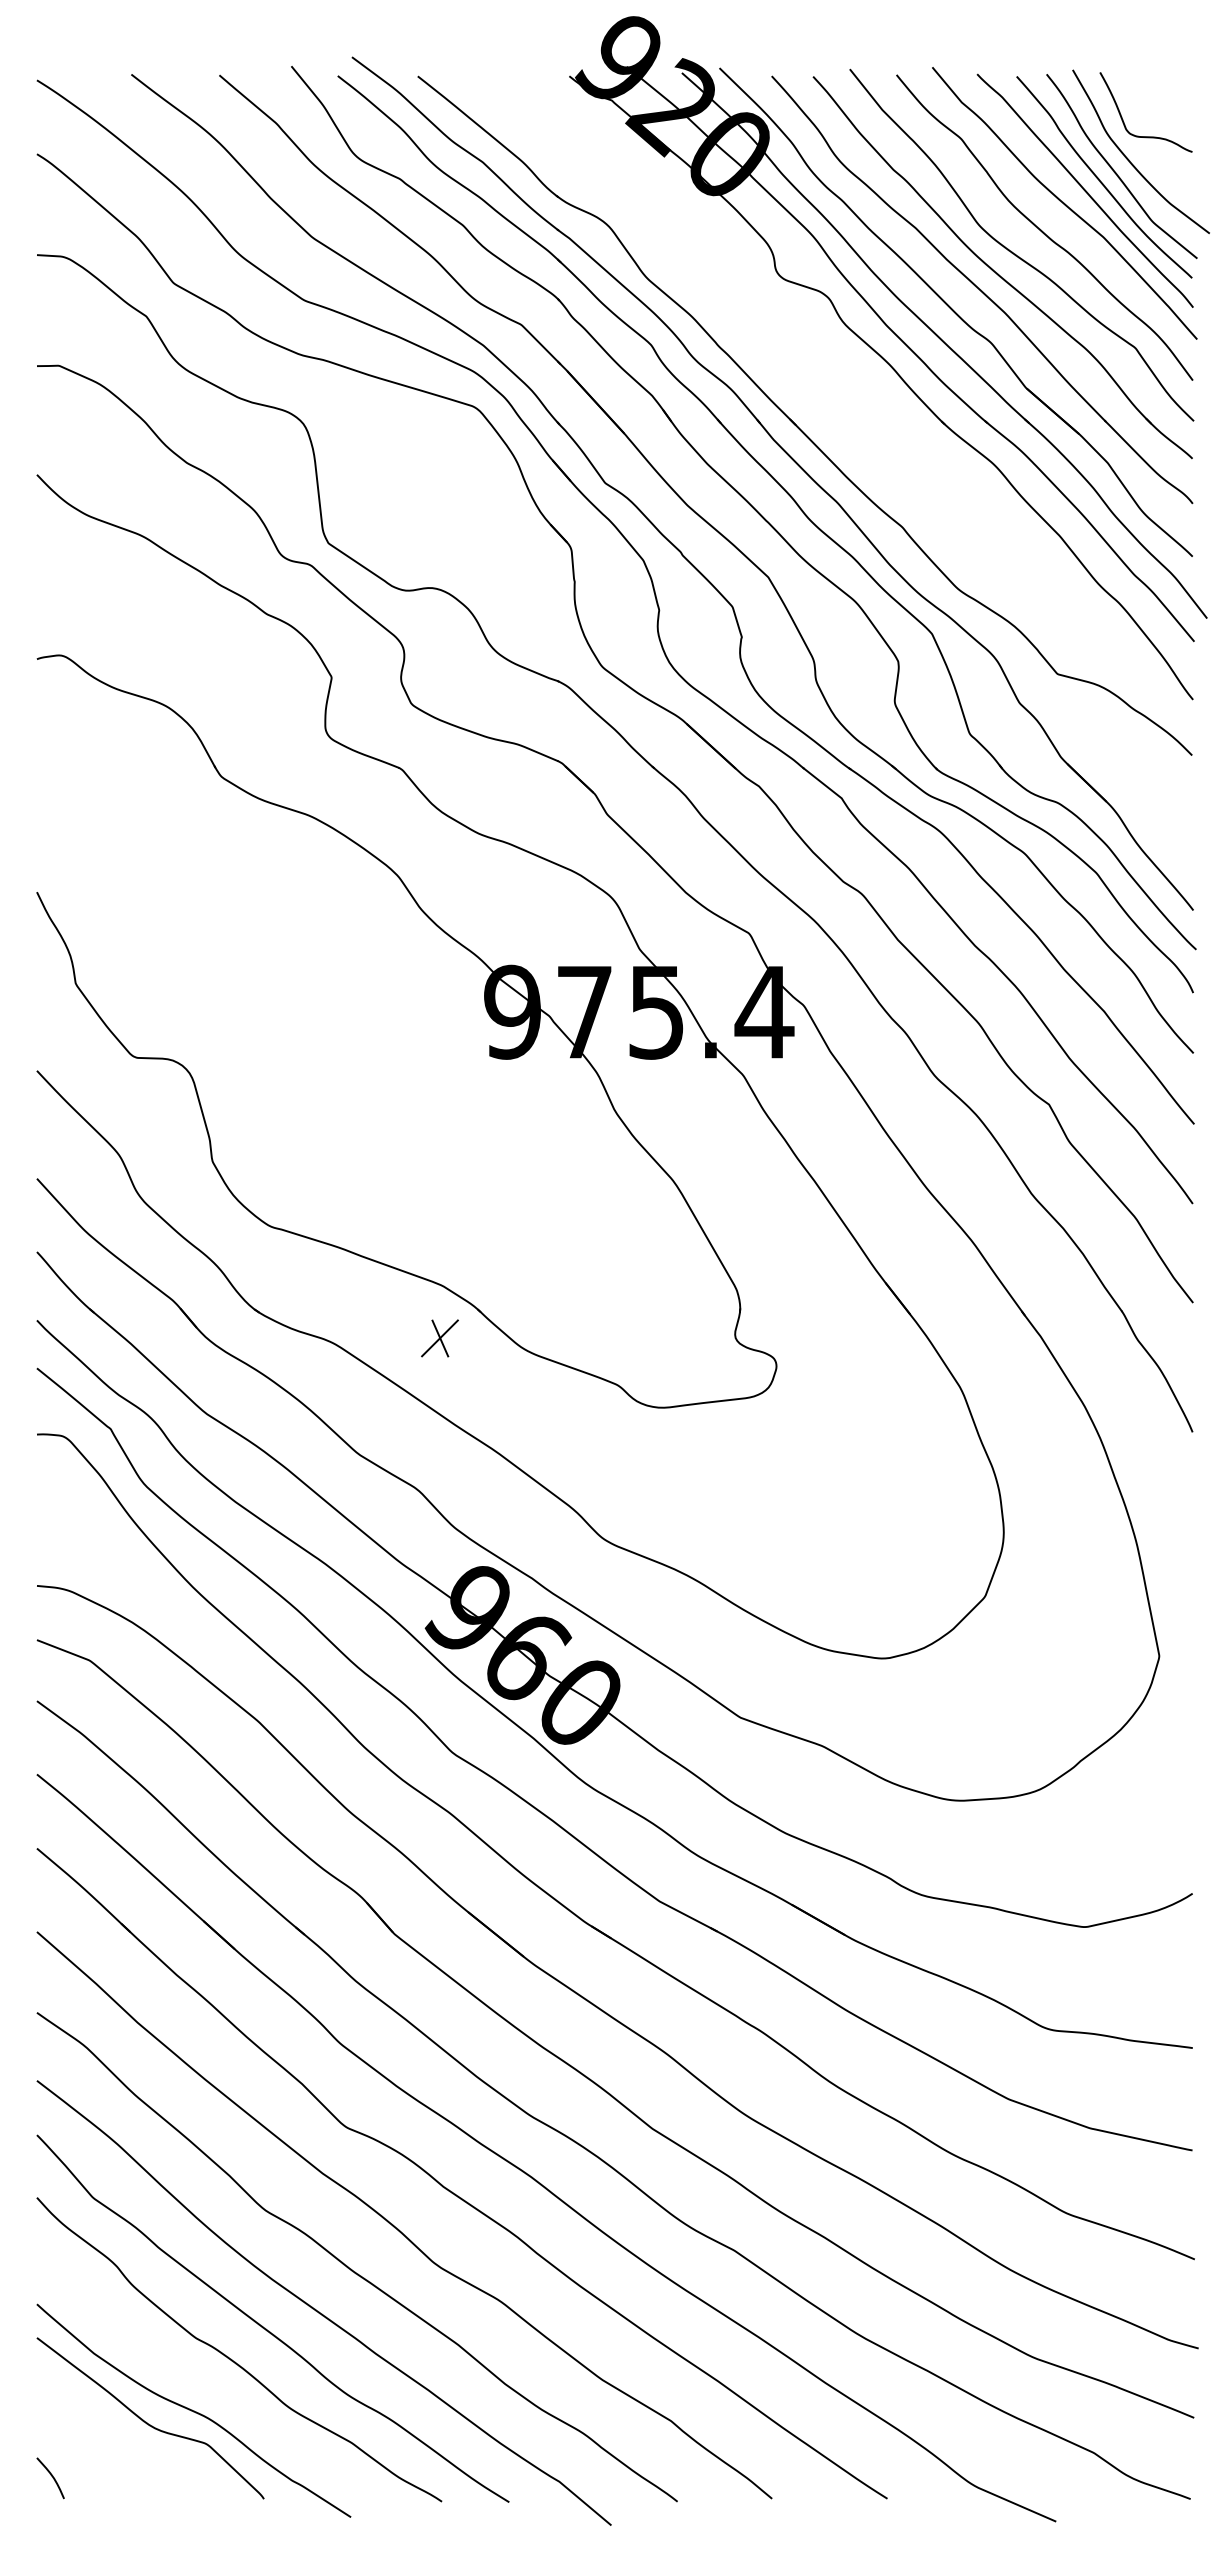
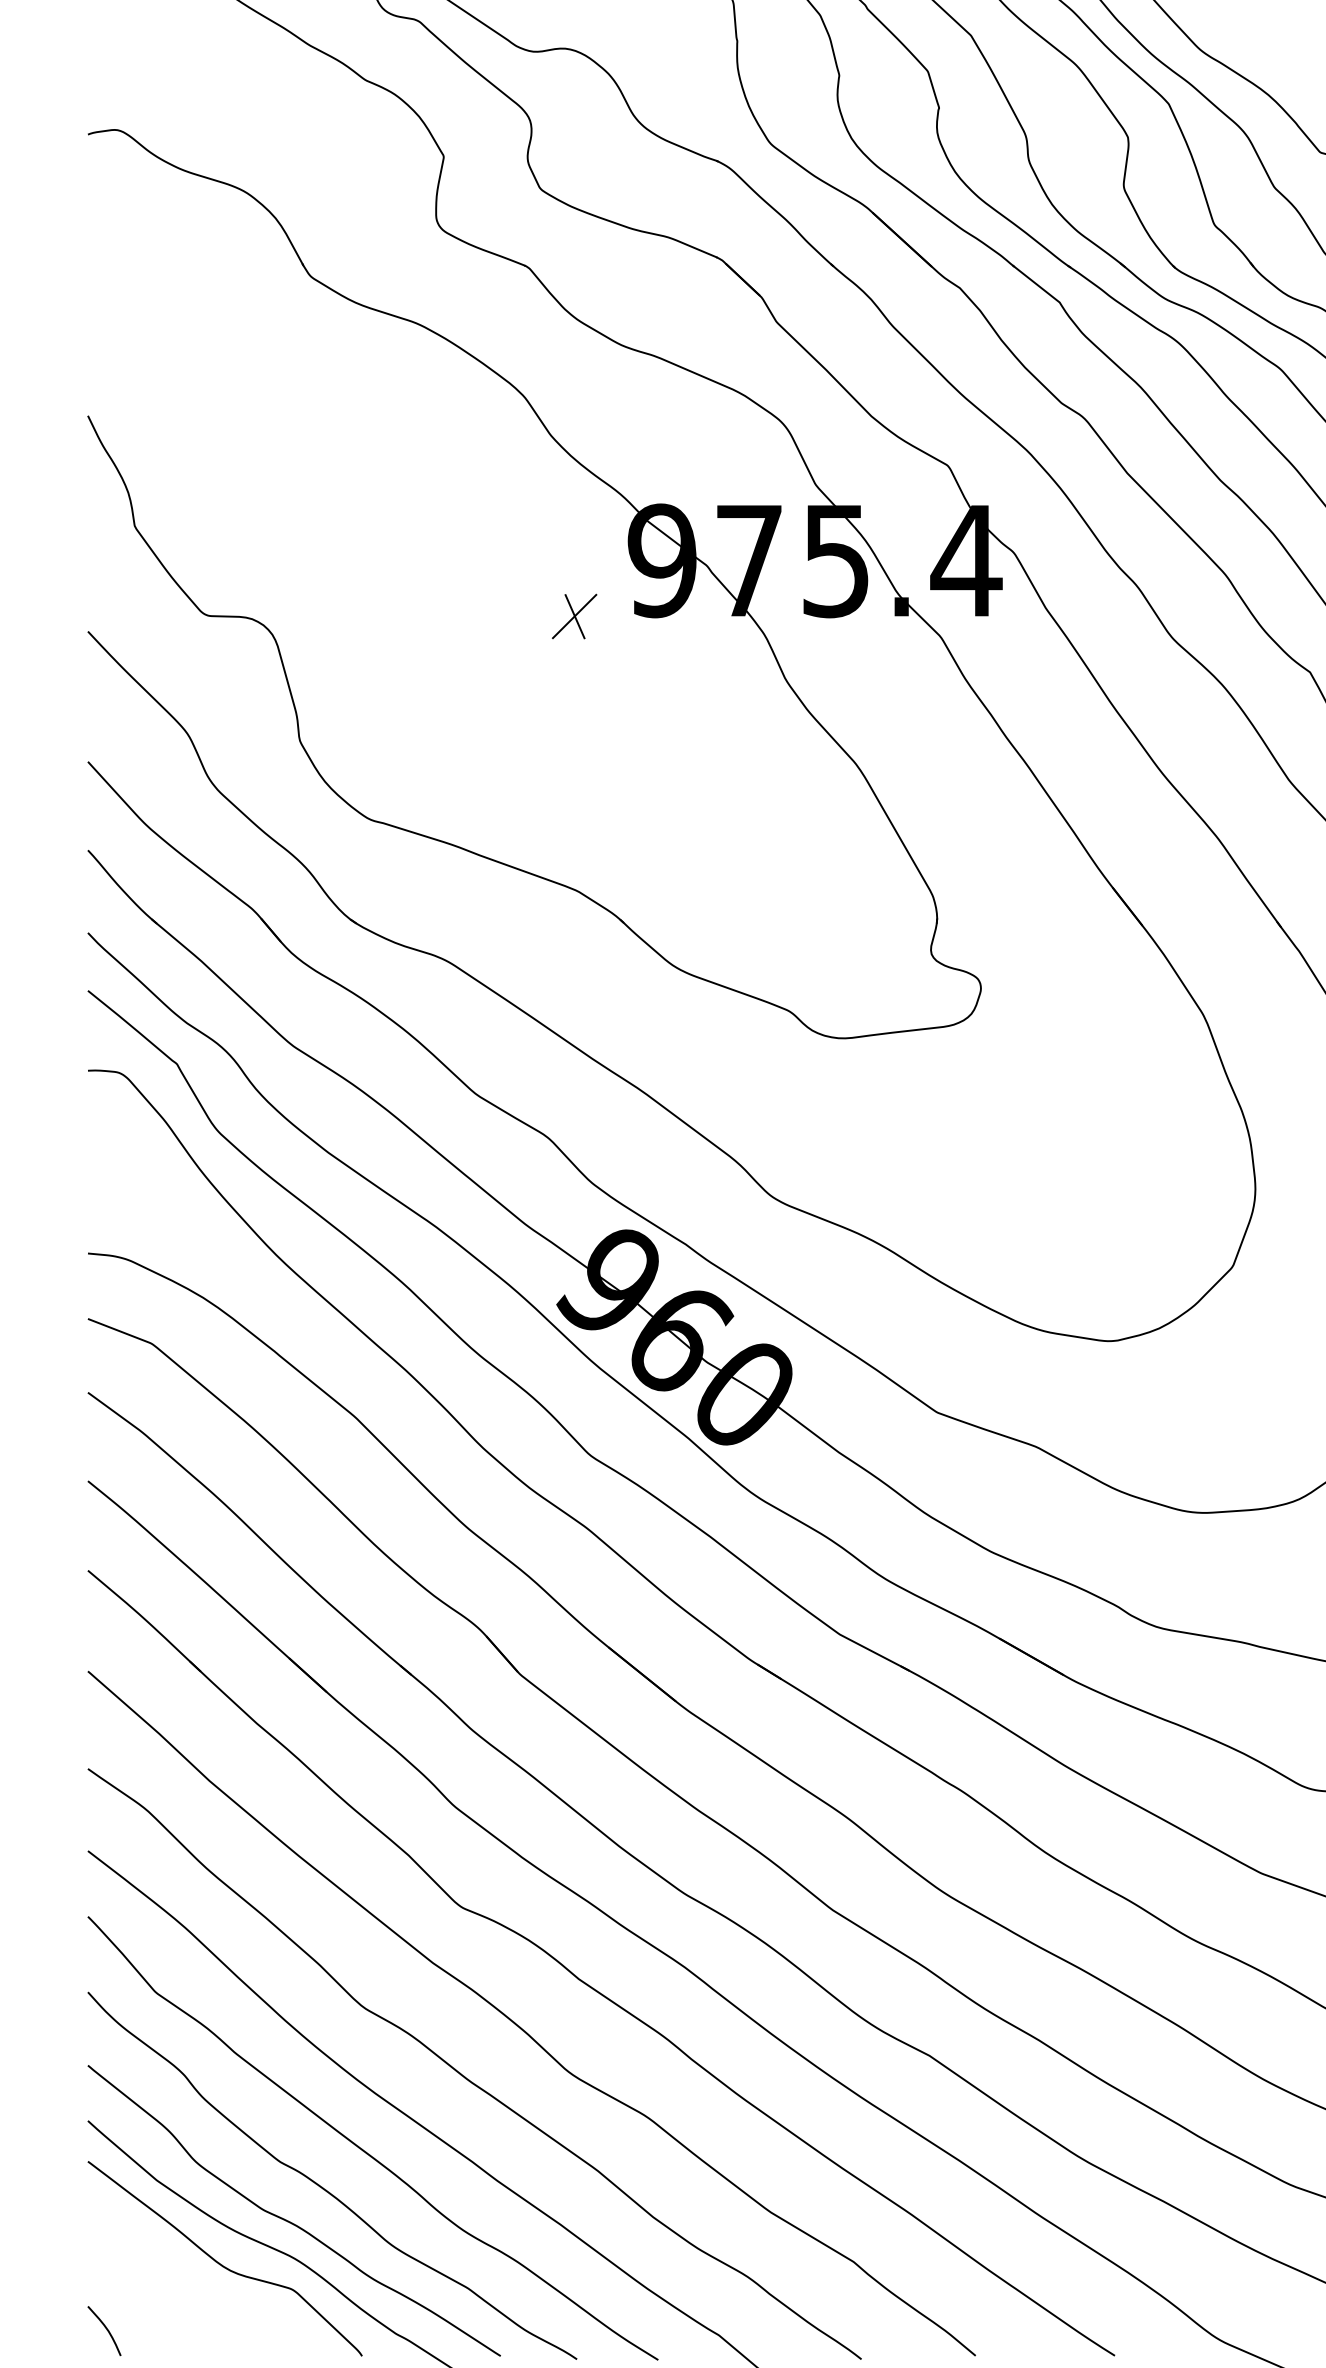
part: (439, 1338) -> (574, 616), moved
curve: (203, 2386) -> (289, 2220), added

